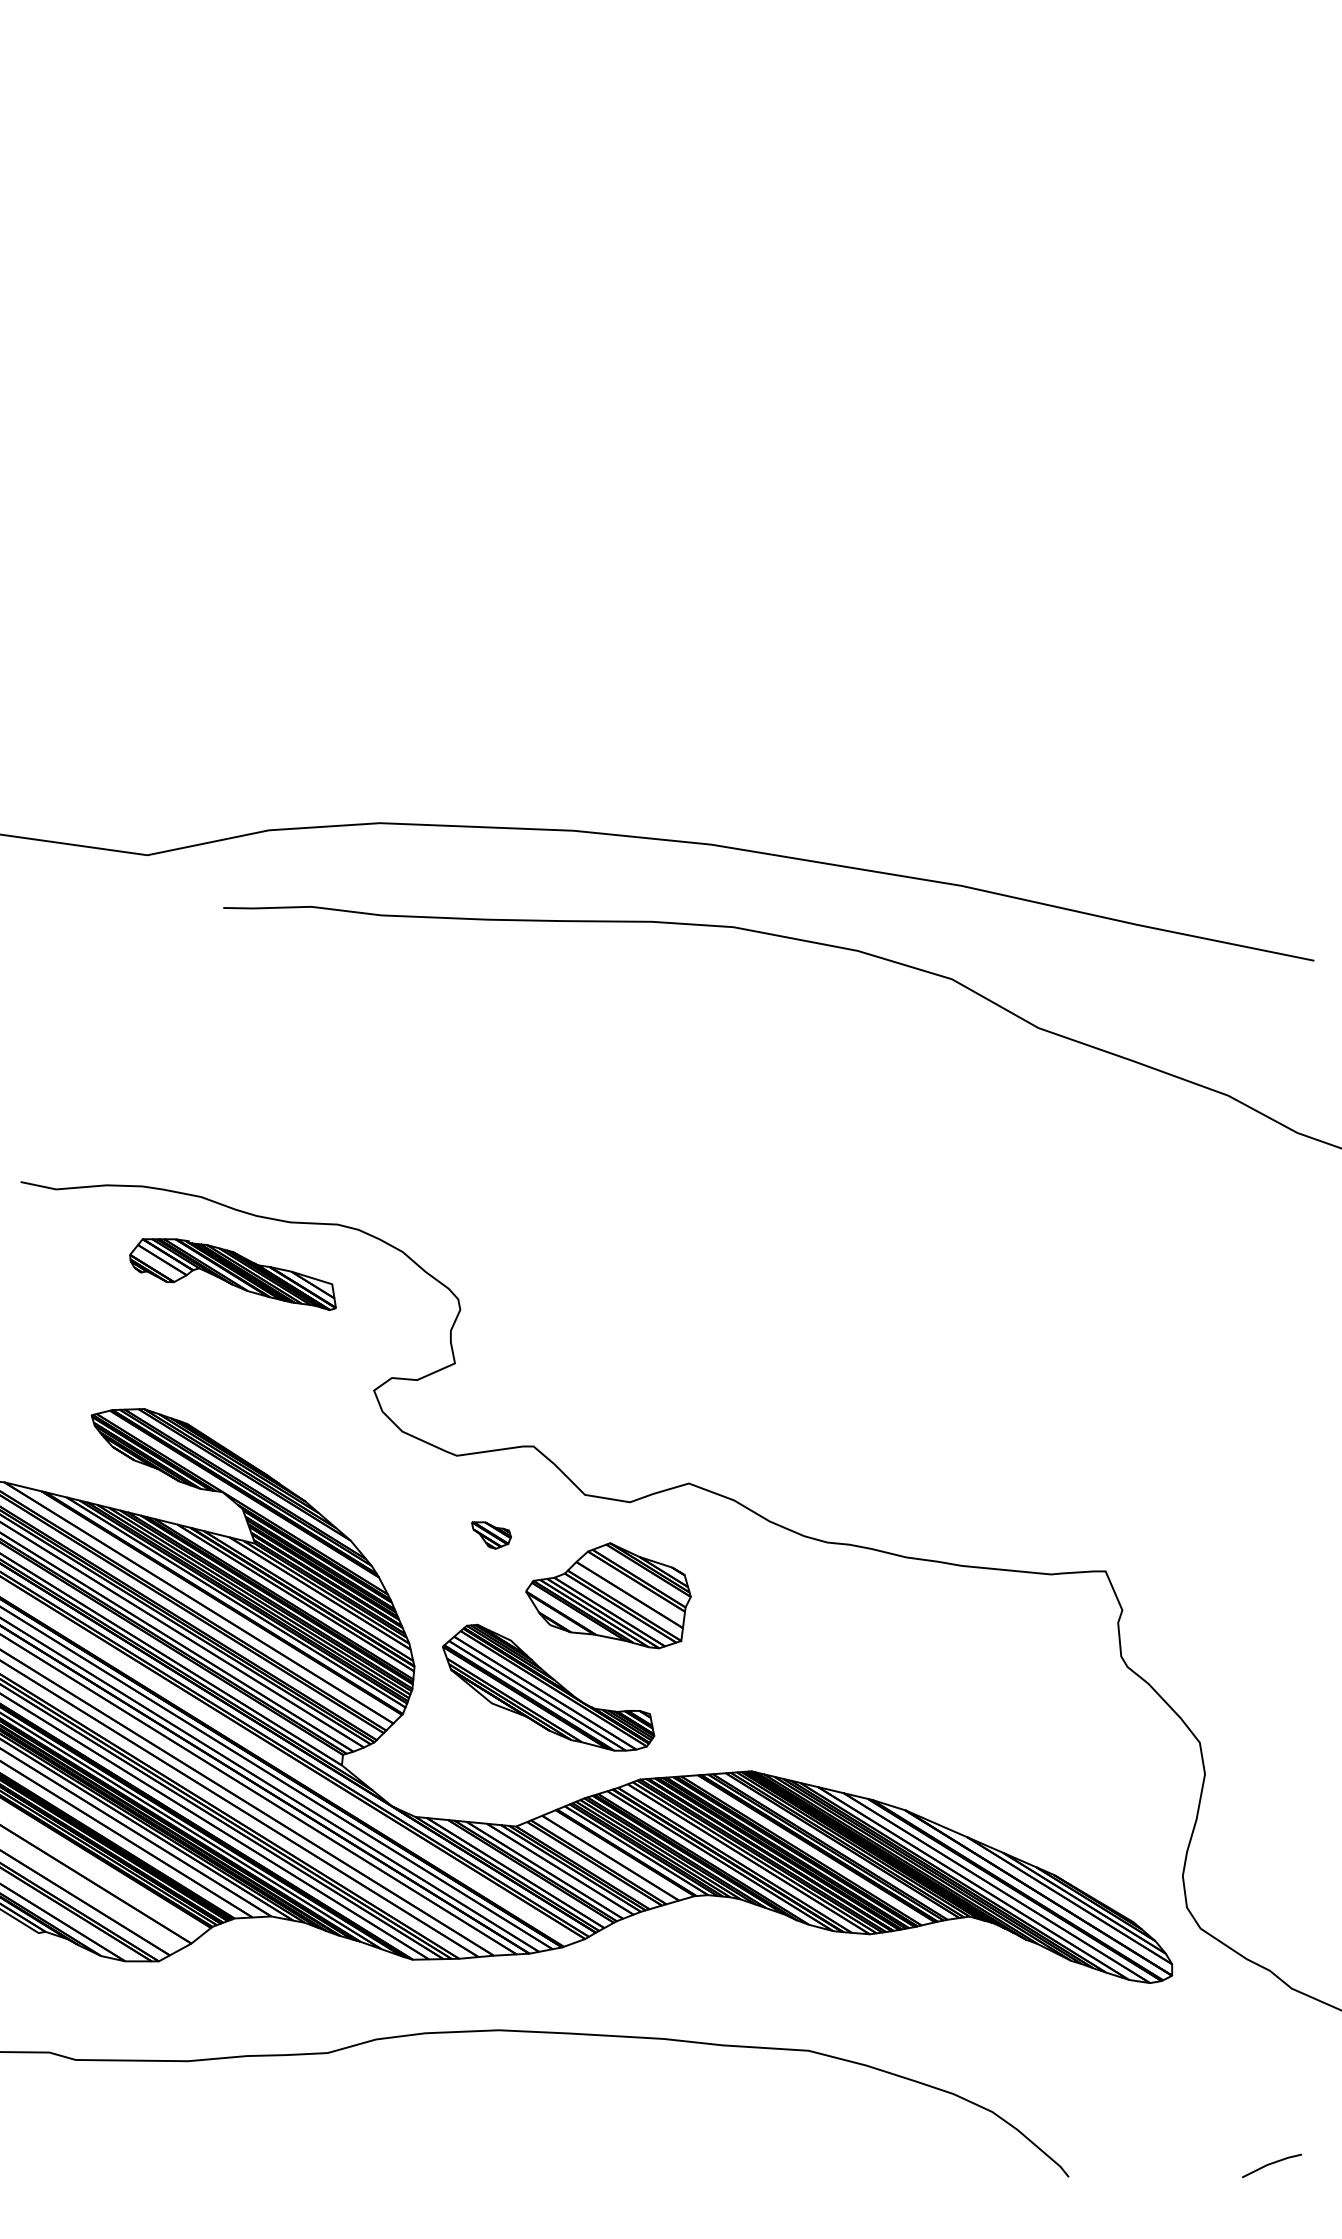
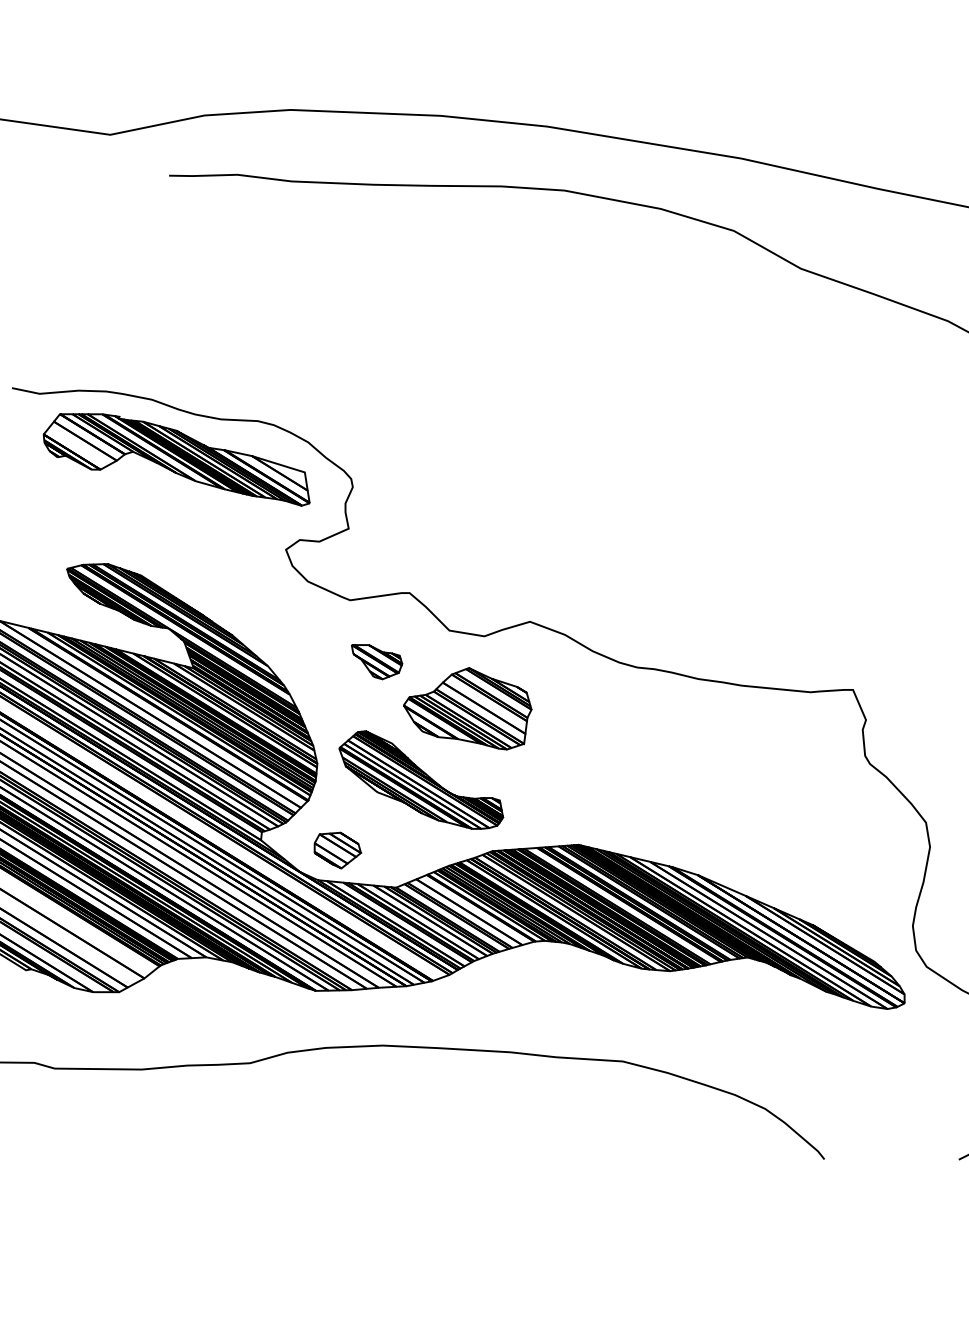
part: (232, 1274) -> (176, 459), size x1.67
part: (491, 1535) -> (377, 662), size x1.67
part: (441, 1778) -> (338, 850), added

